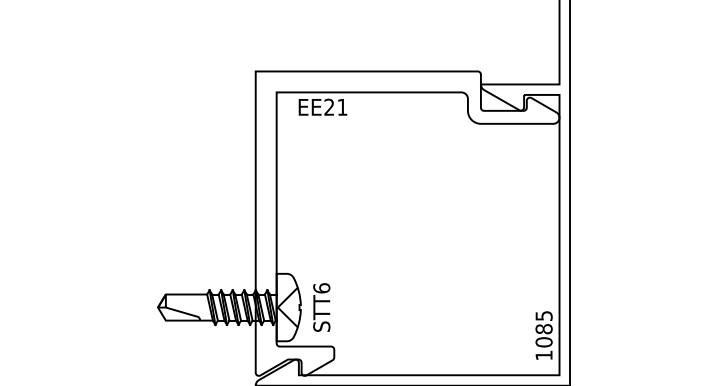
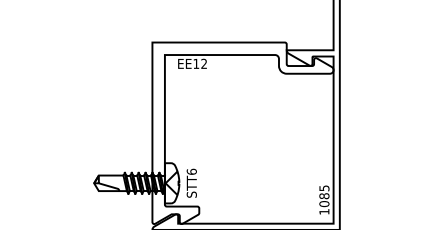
text: (334, 106) -> (199, 63), EE21 -> EE12

